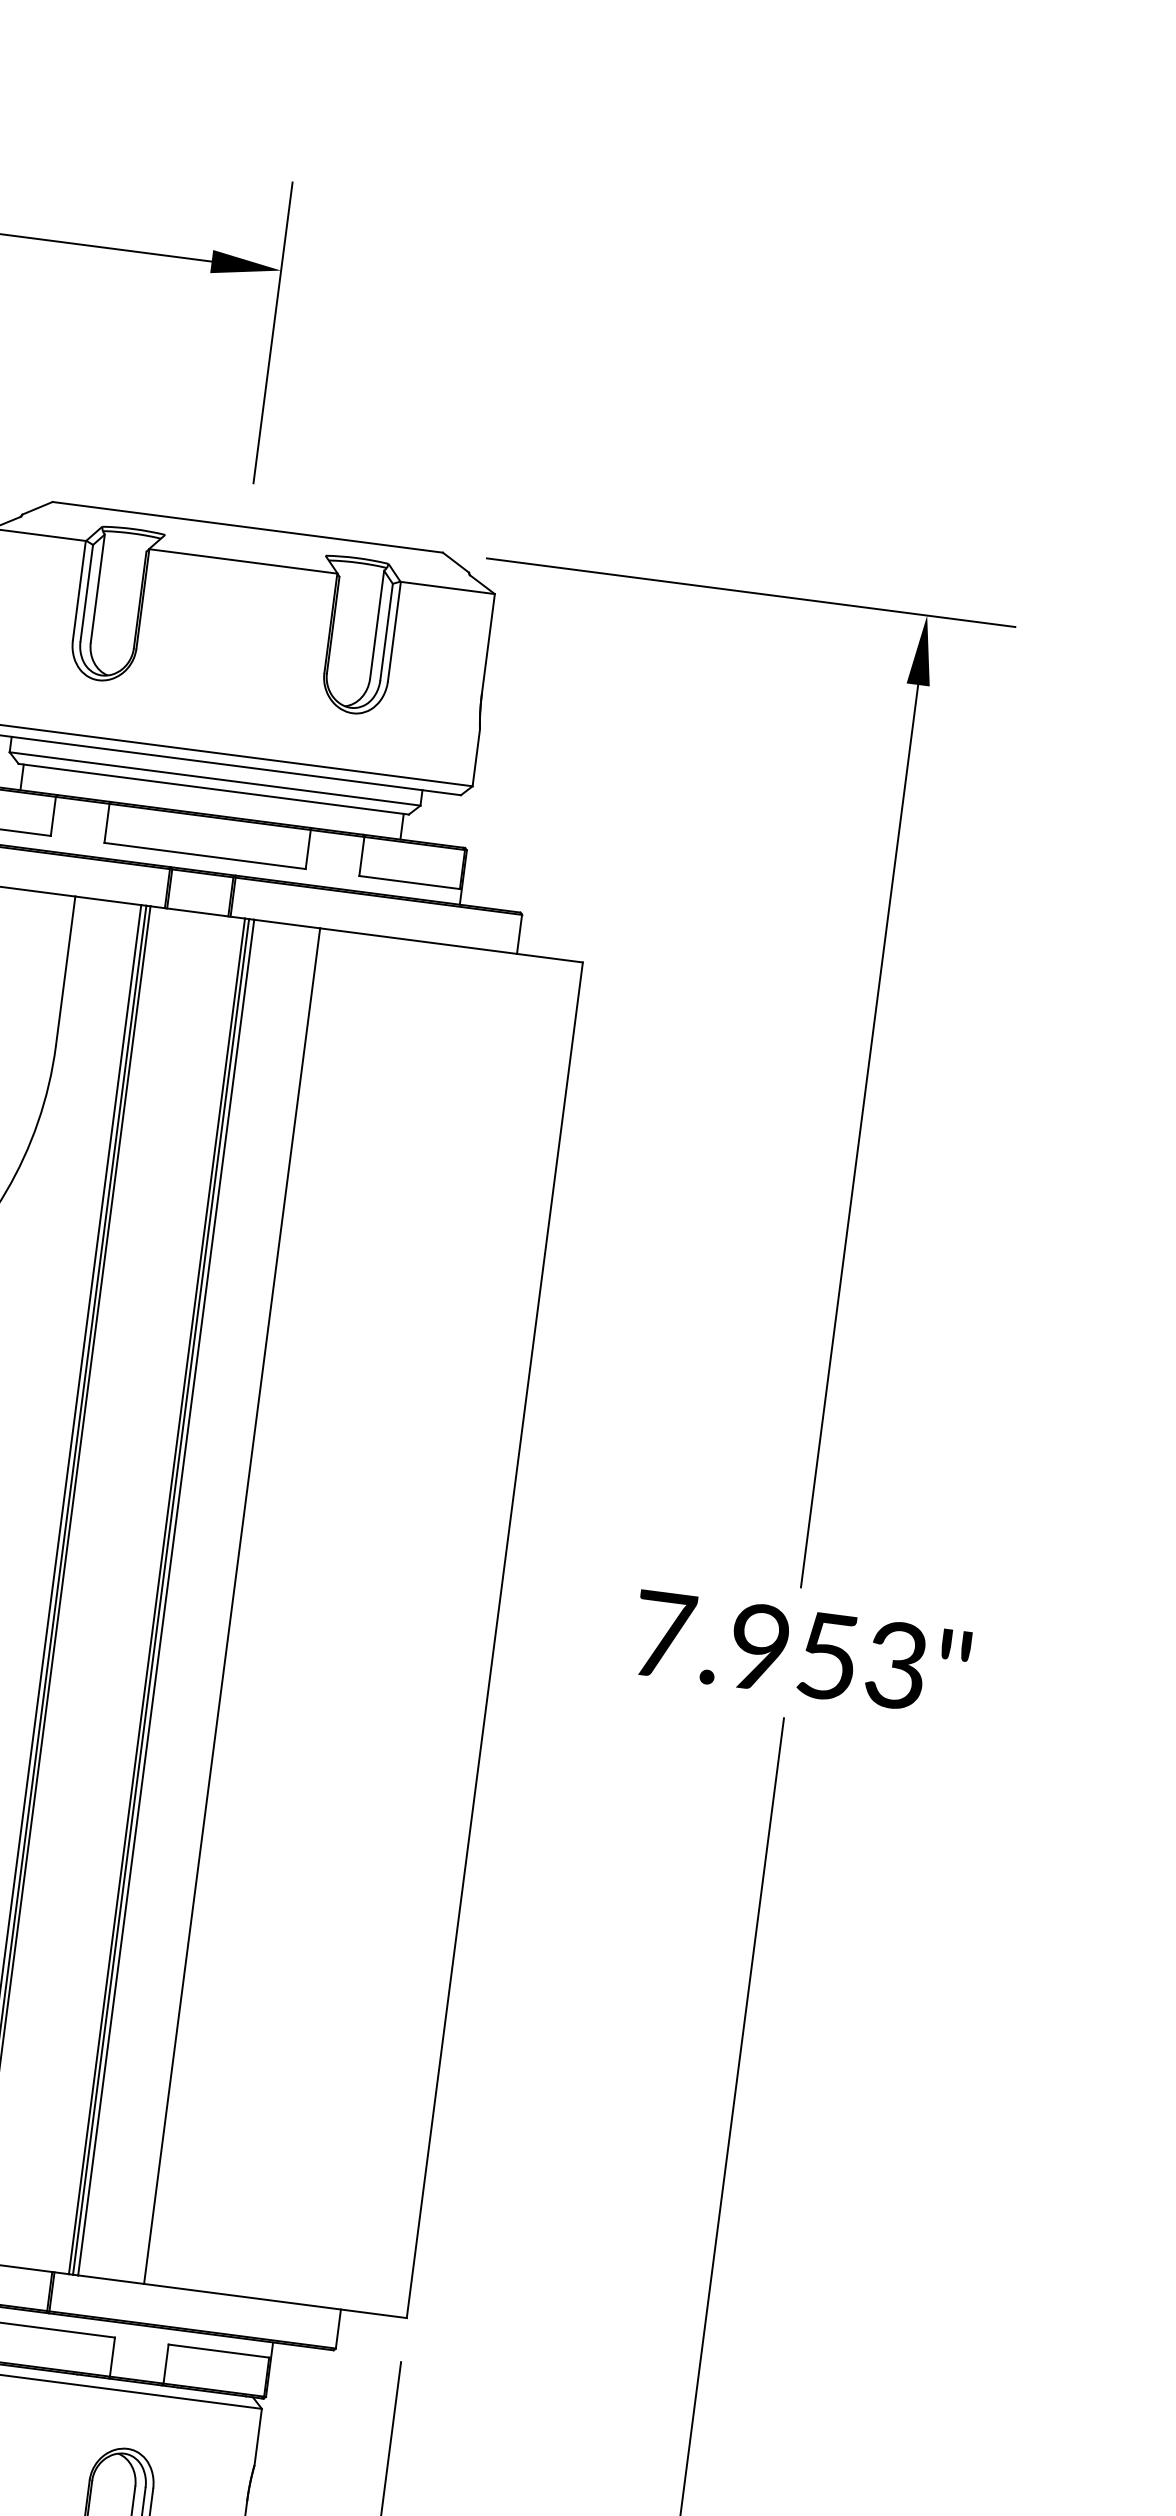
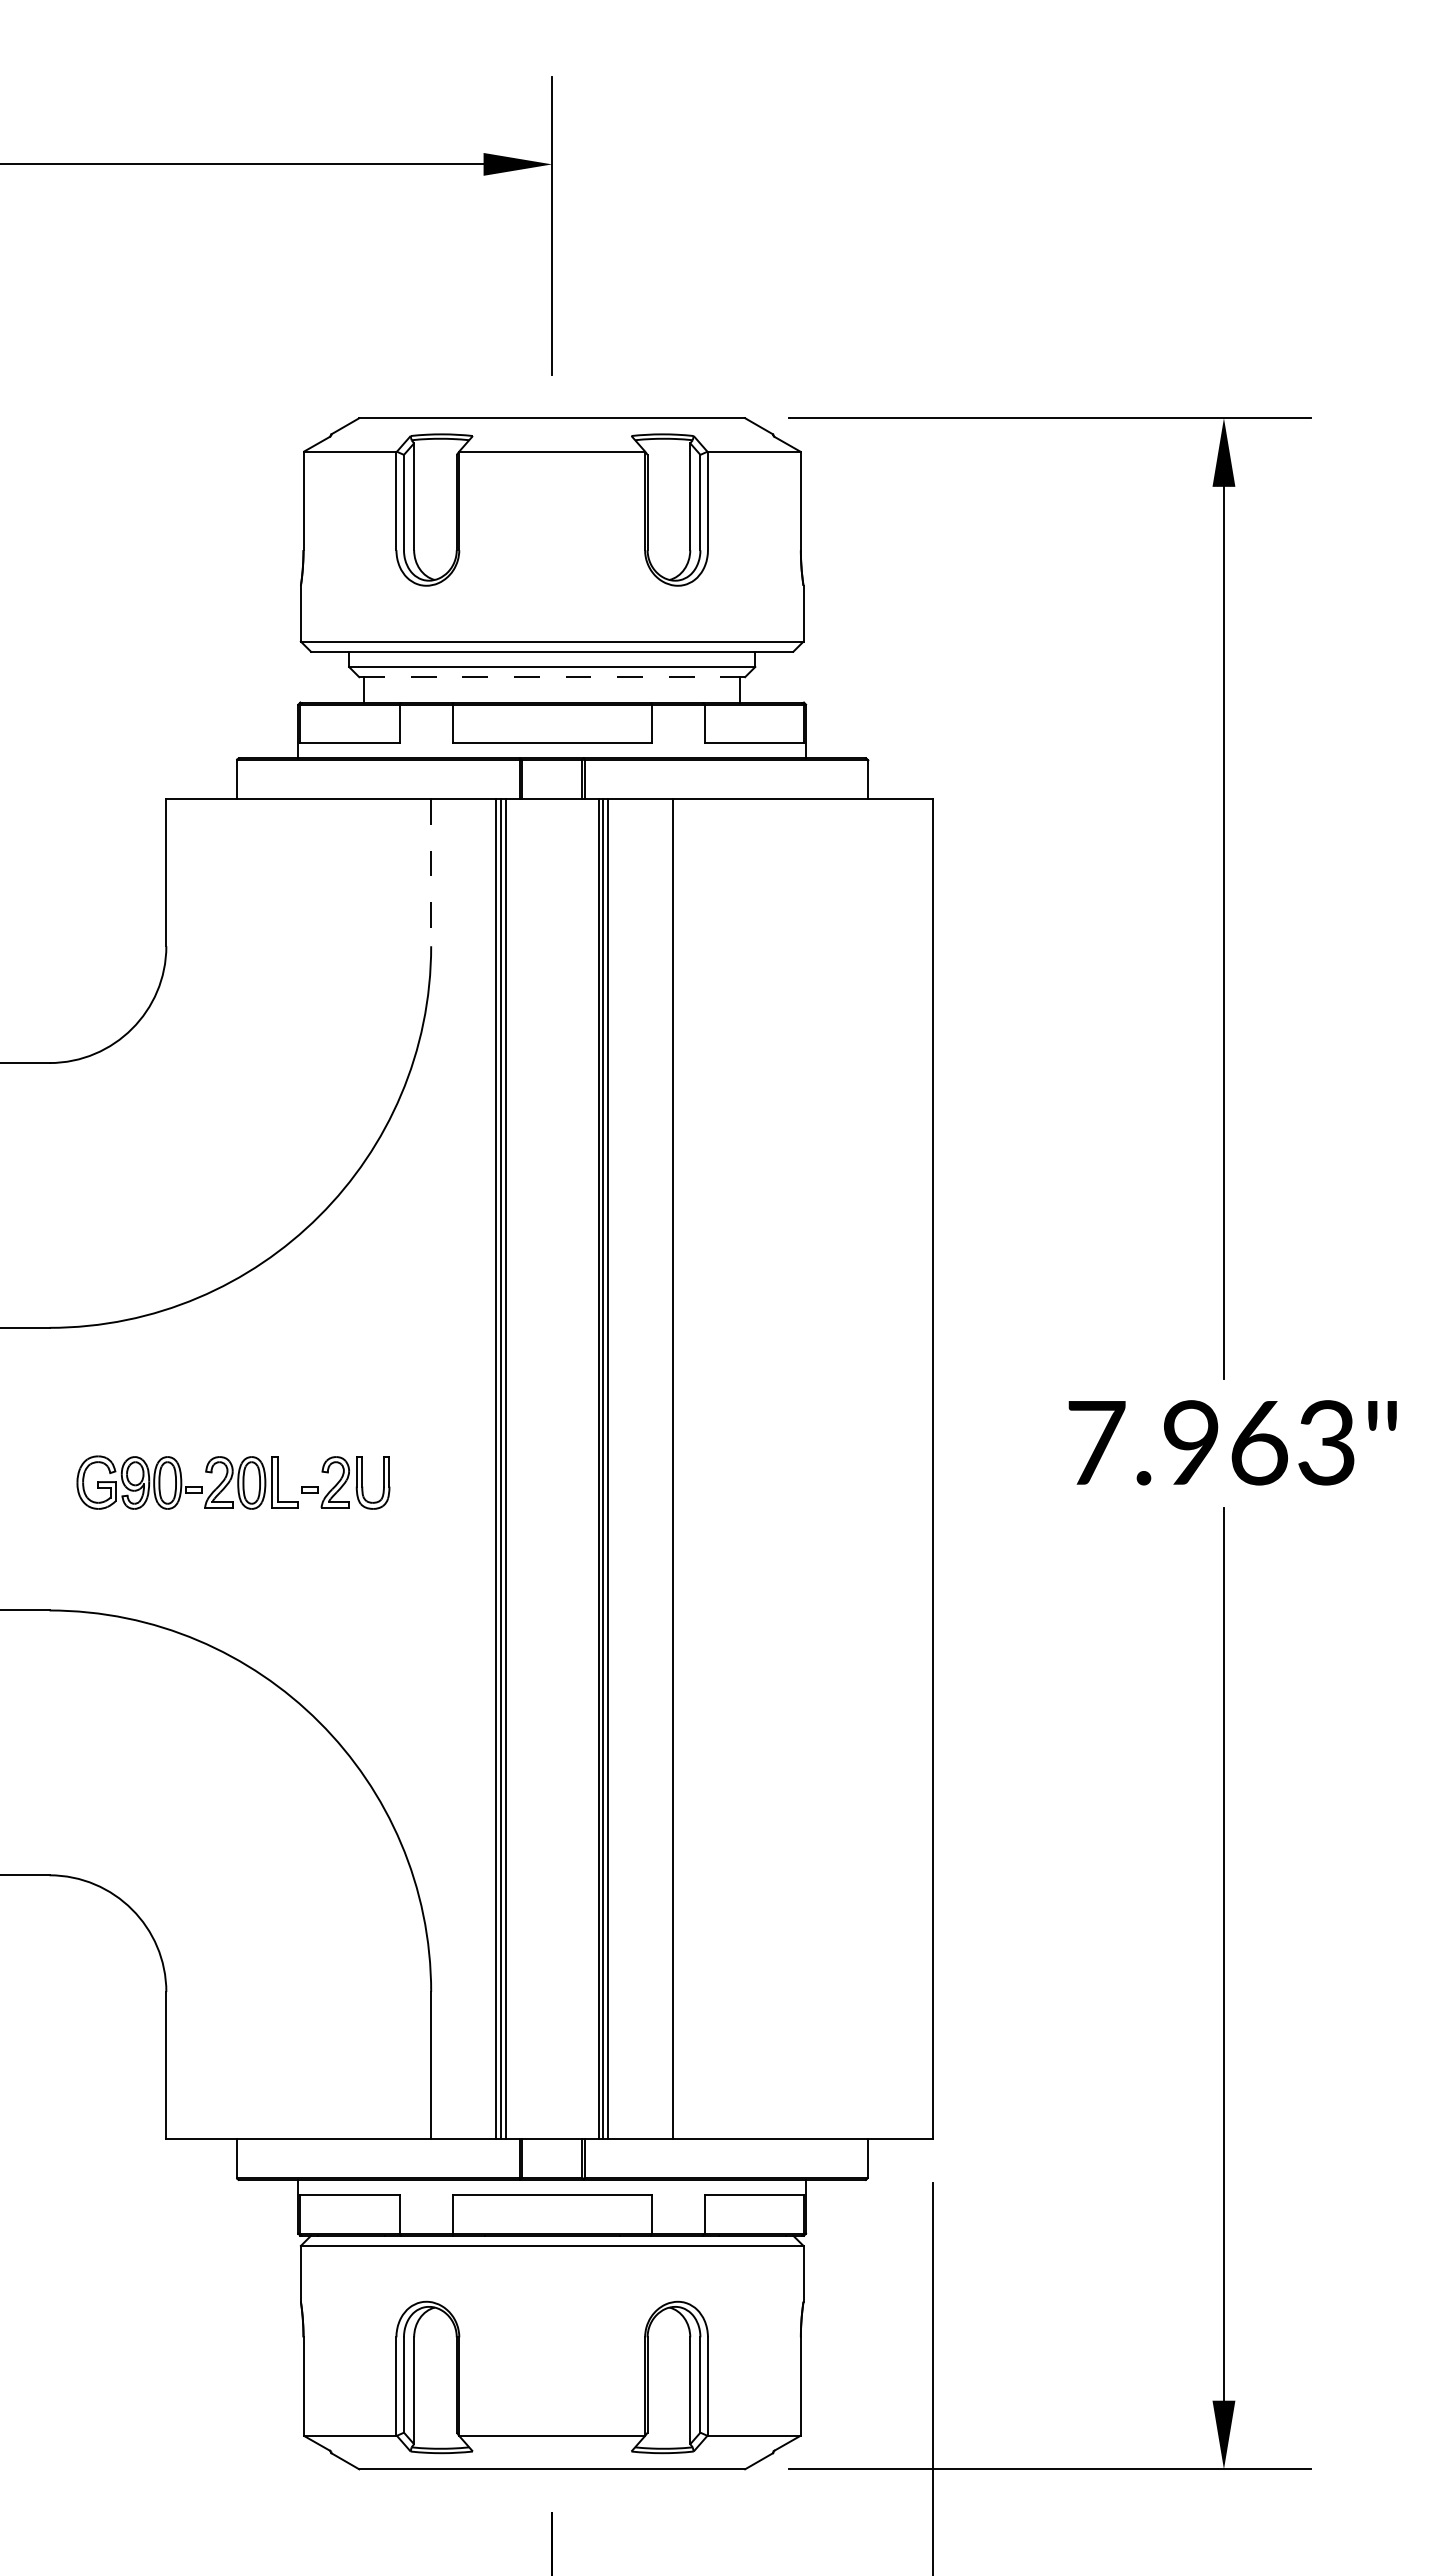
line: (214, 789) -> (552, 677), solid -> dashed
line: (66, 970) -> (431, 872), solid -> dashed
text: (828, 1657) -> (1259, 1443), 7.953" -> 7.963"

